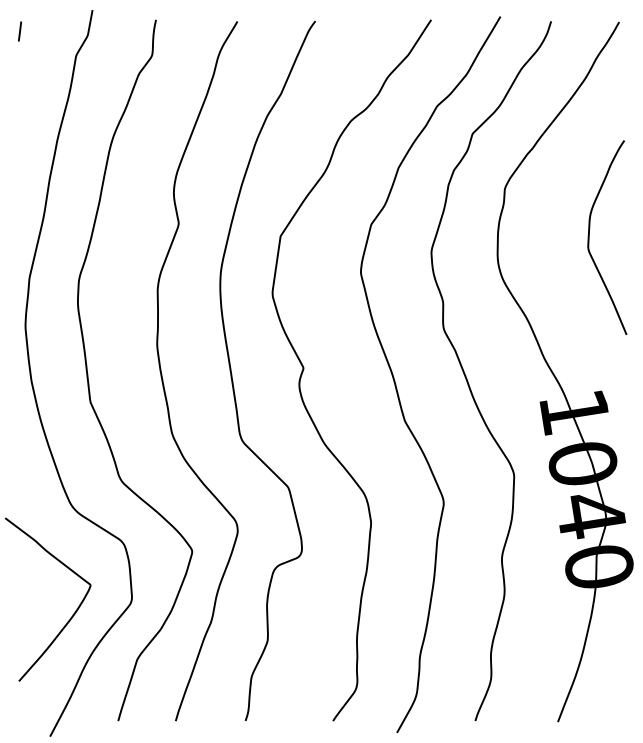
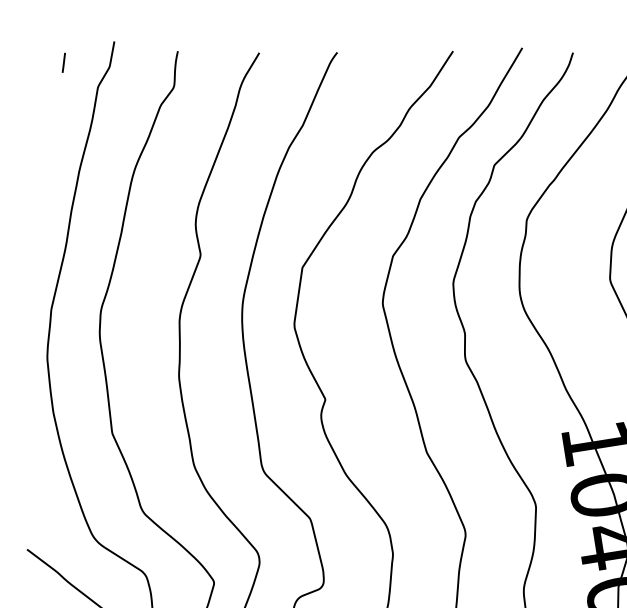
line: (20, 31) -> (64, 62), moved

